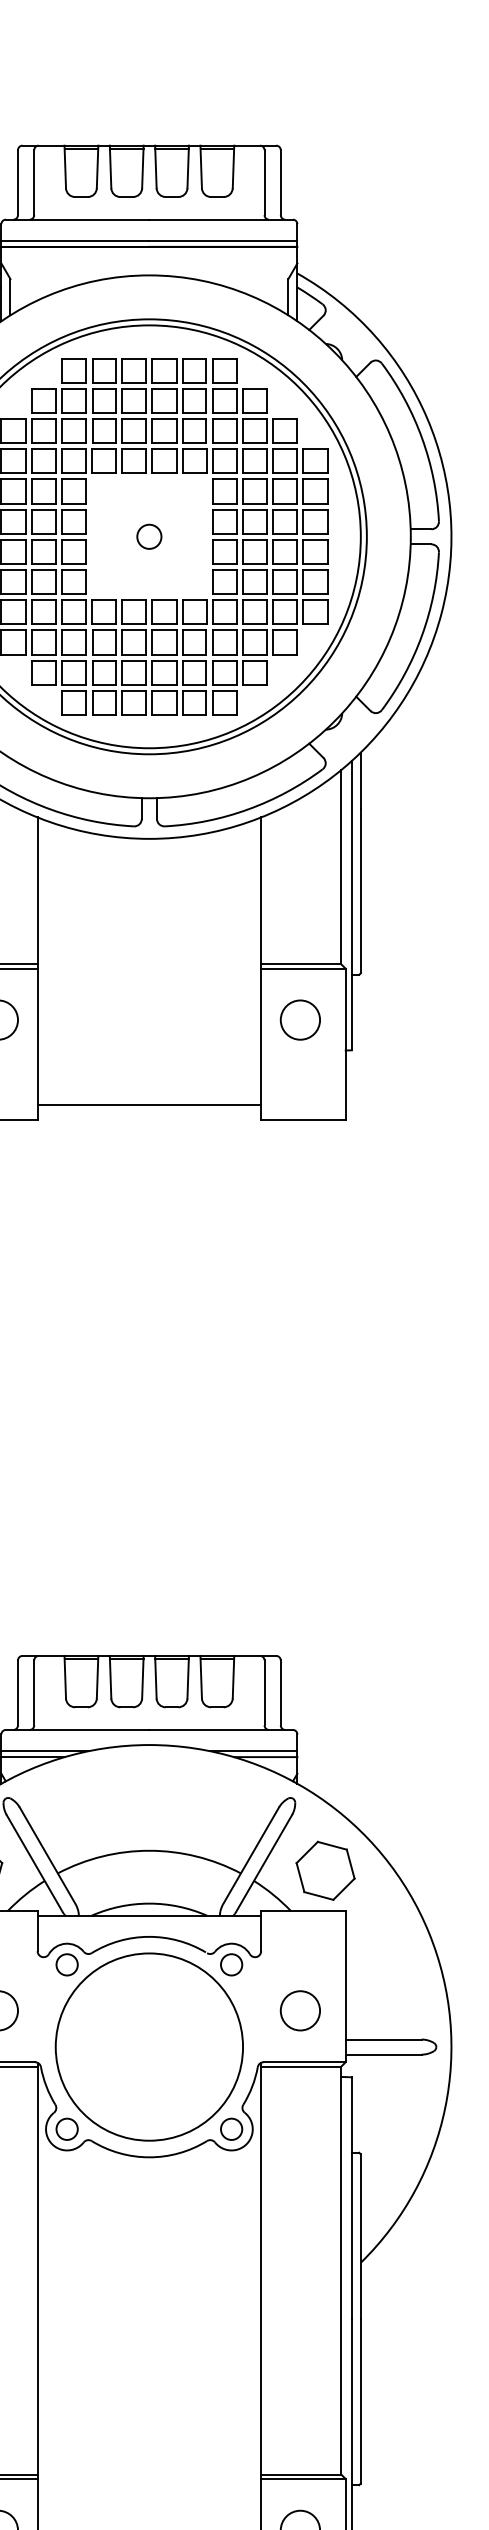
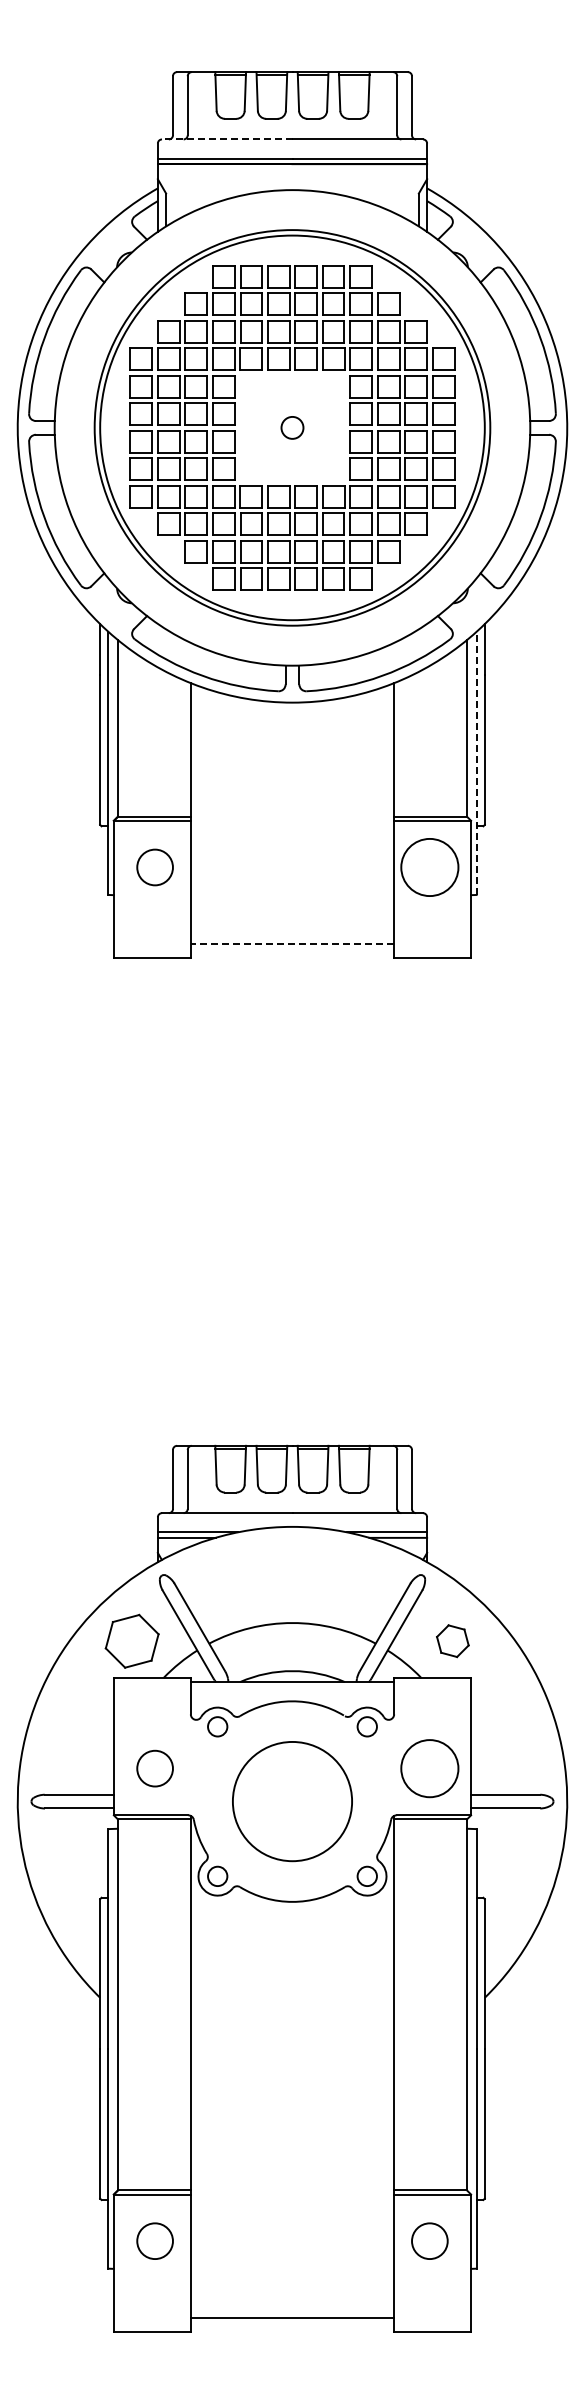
line: (76, 219) -> (226, 139), solid -> dashed
line: (351, 905) -> (476, 763), solid -> dashed
circle: (300, 1020) -> (429, 867), size x1.6
line: (149, 1104) -> (292, 944), solid -> dashed
part: (325, 1869) -> (452, 1640), size x0.6
circle: (300, 2010) -> (429, 1768), size x1.6
circle: (149, 2046) -> (292, 1801), size x0.7

